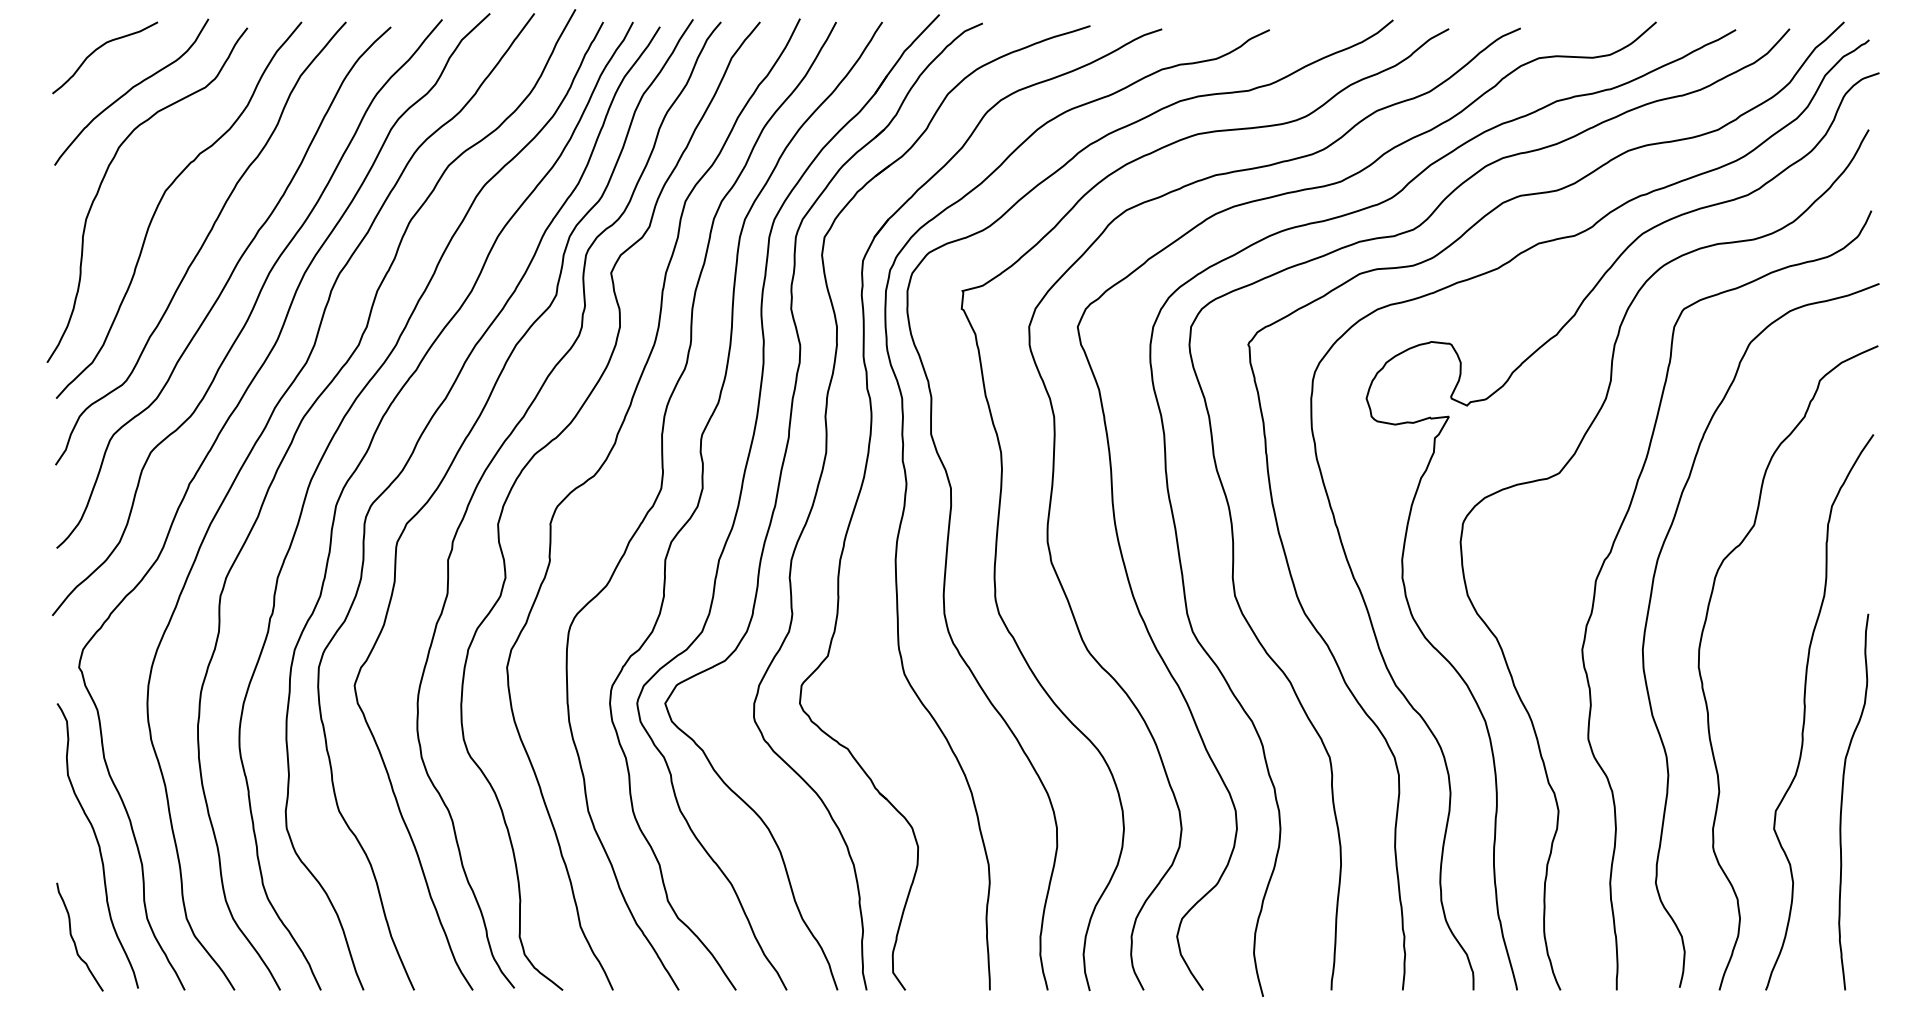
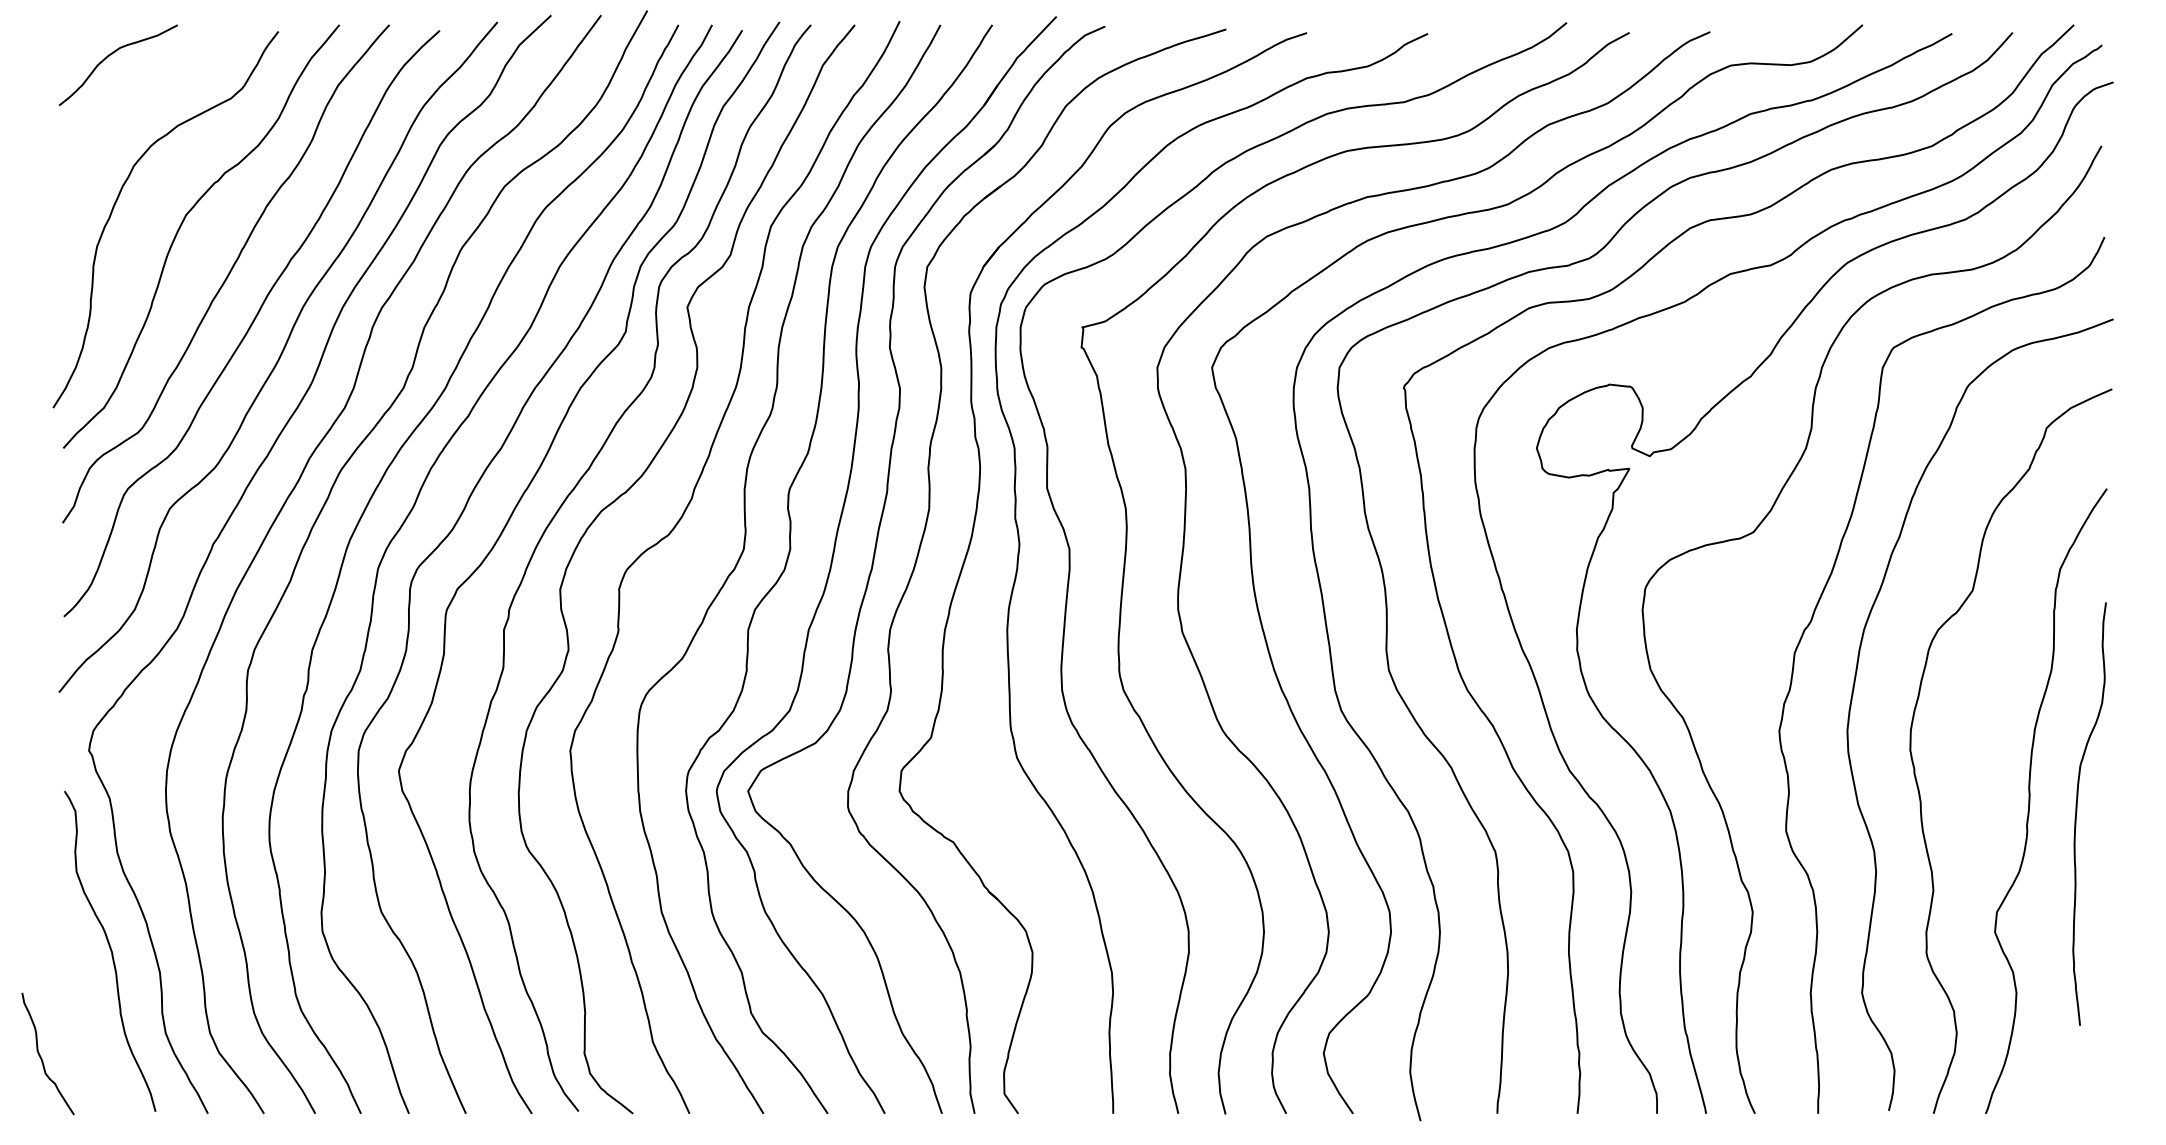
curve: (131, 90) -> (147, 101), removed
curve: (1842, 800) -> (2077, 812), moved
curve: (74, 939) -> (41, 1056), moved

